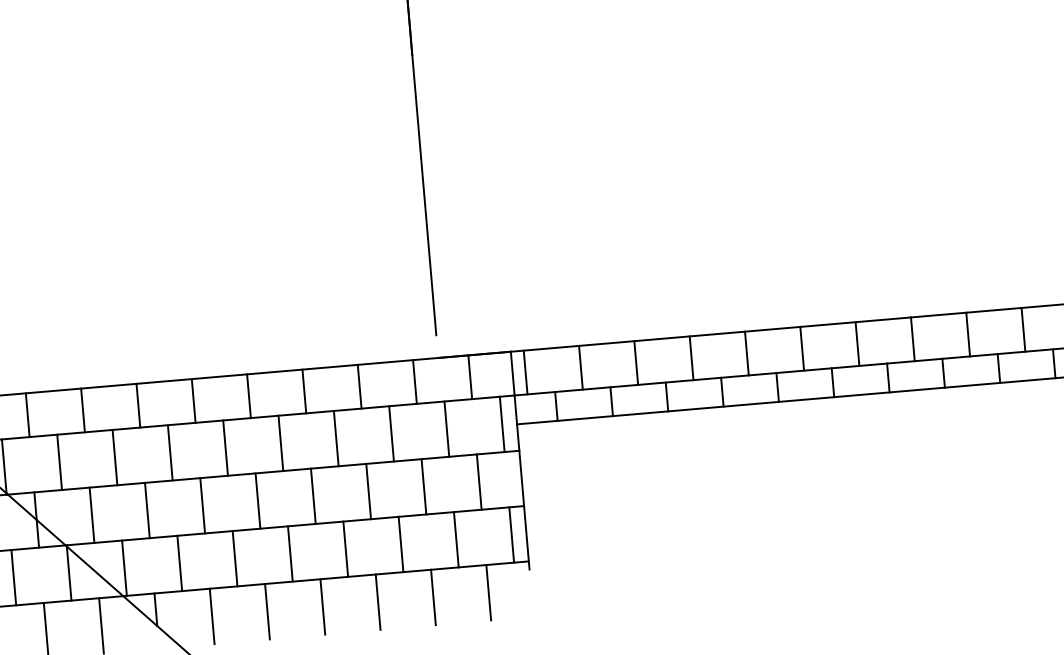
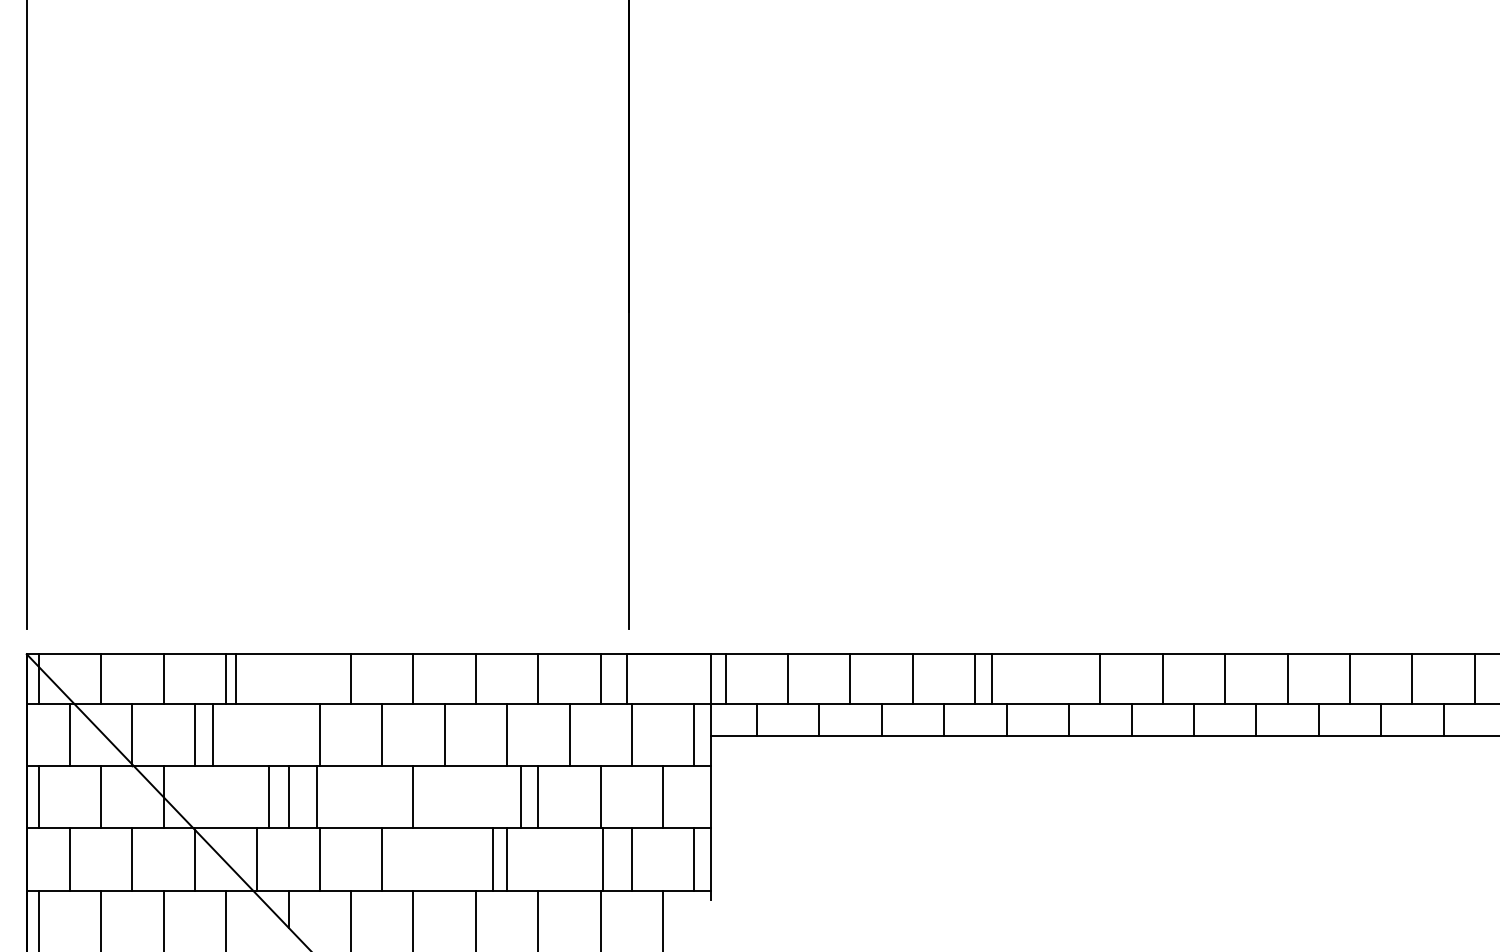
line: (801, 348) -> (991, 678), moved
line: (470, 376) -> (627, 678), moved
line: (138, 405) -> (235, 678), moved
line: (115, 457) -> (213, 734), moved
line: (313, 496) -> (520, 797), moved
line: (202, 506) -> (316, 797), moved
line: (92, 515) -> (269, 797), moved
line: (401, 544) -> (602, 859), moved
line: (290, 553) -> (492, 859), moved

